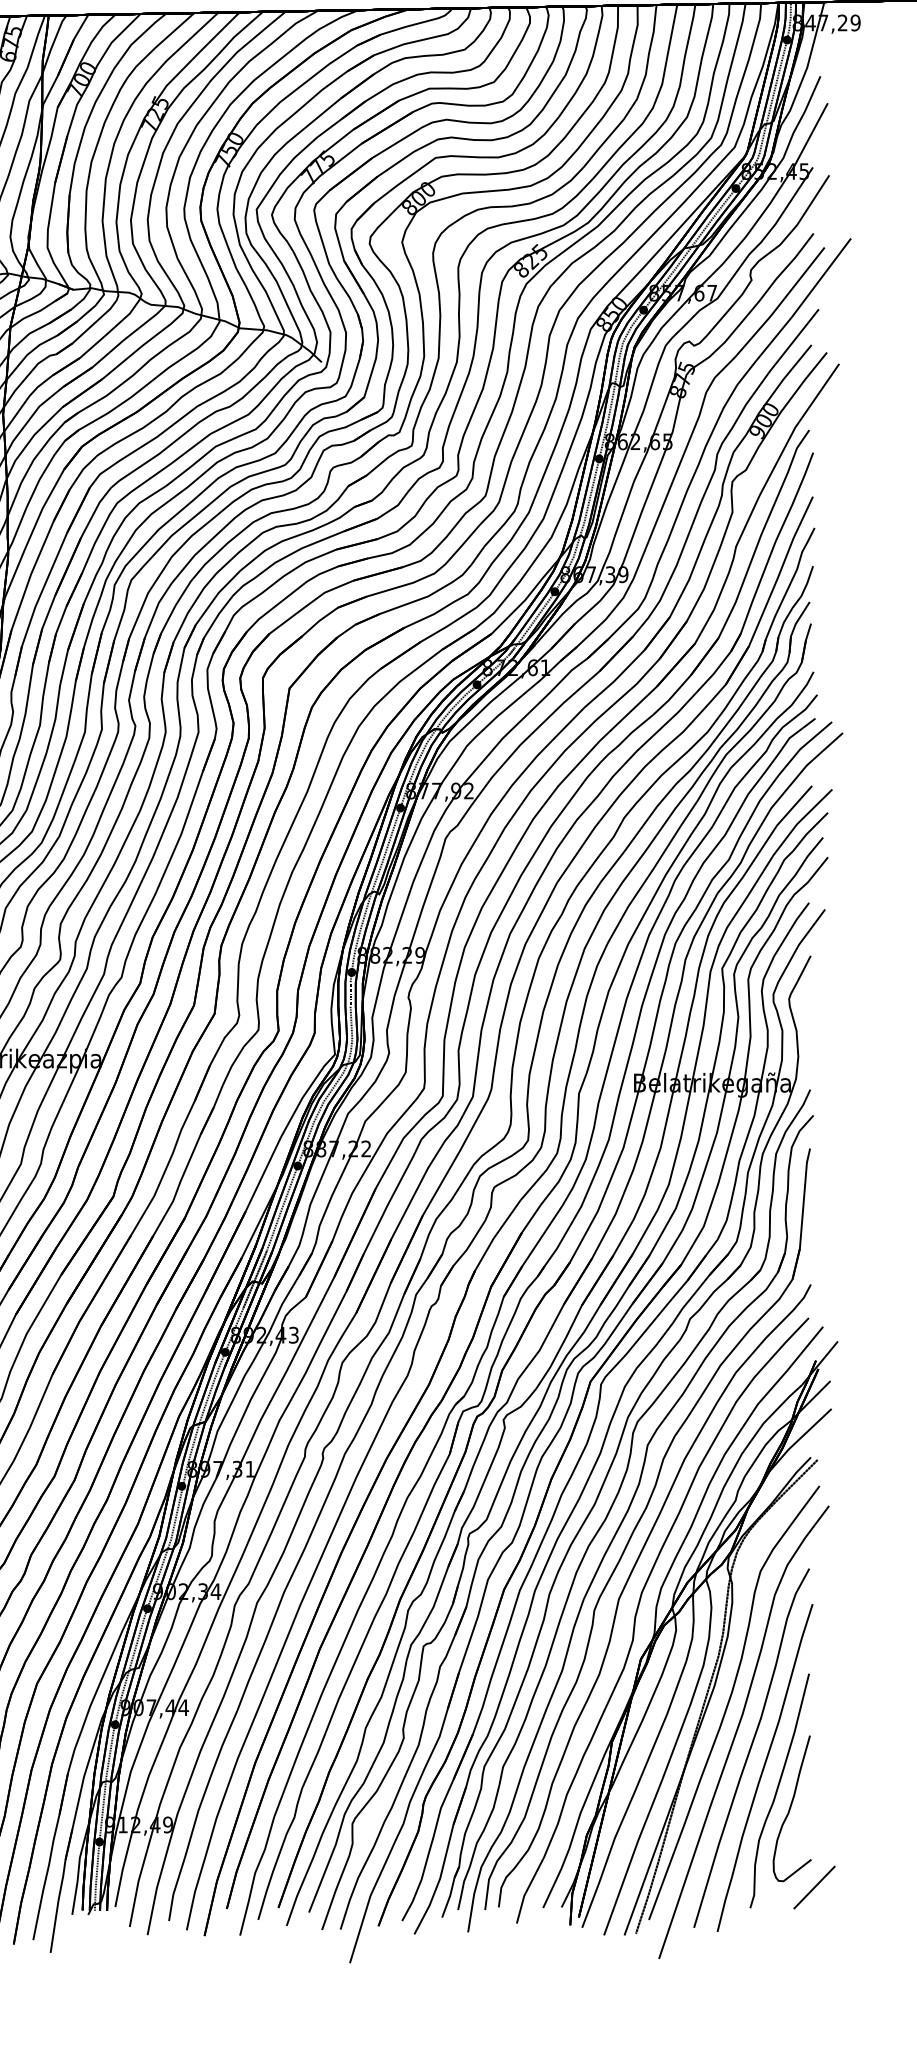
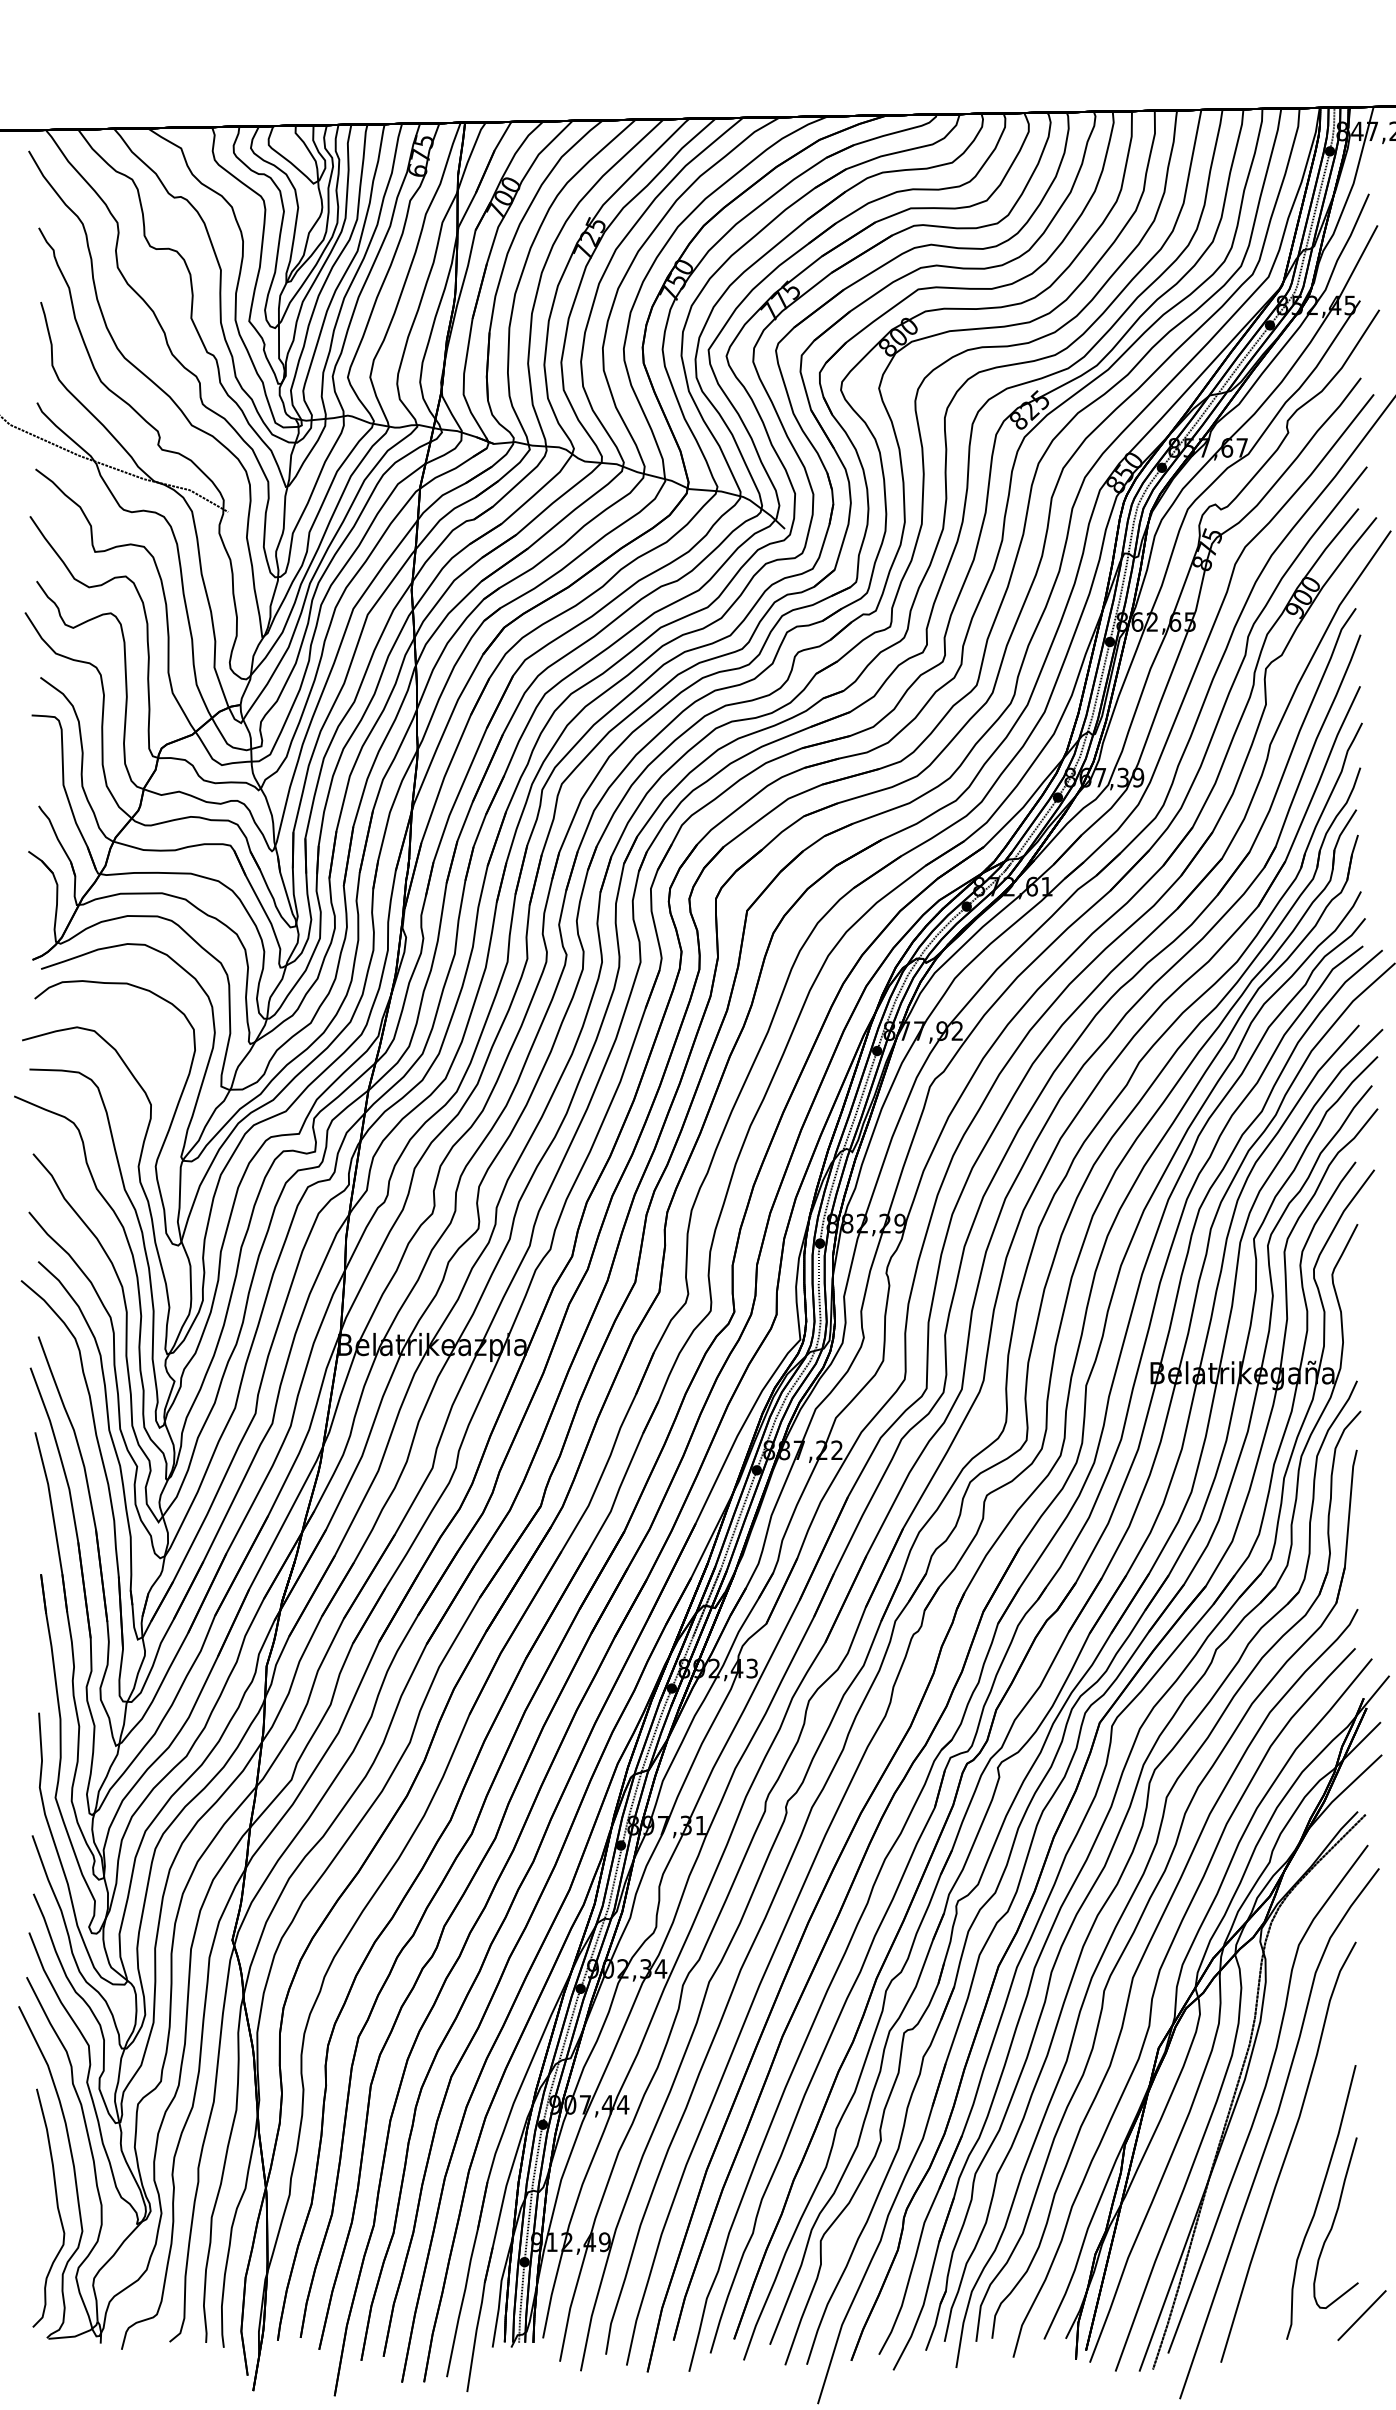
curve: (764, 1768) -> (1303, 2175), removed

